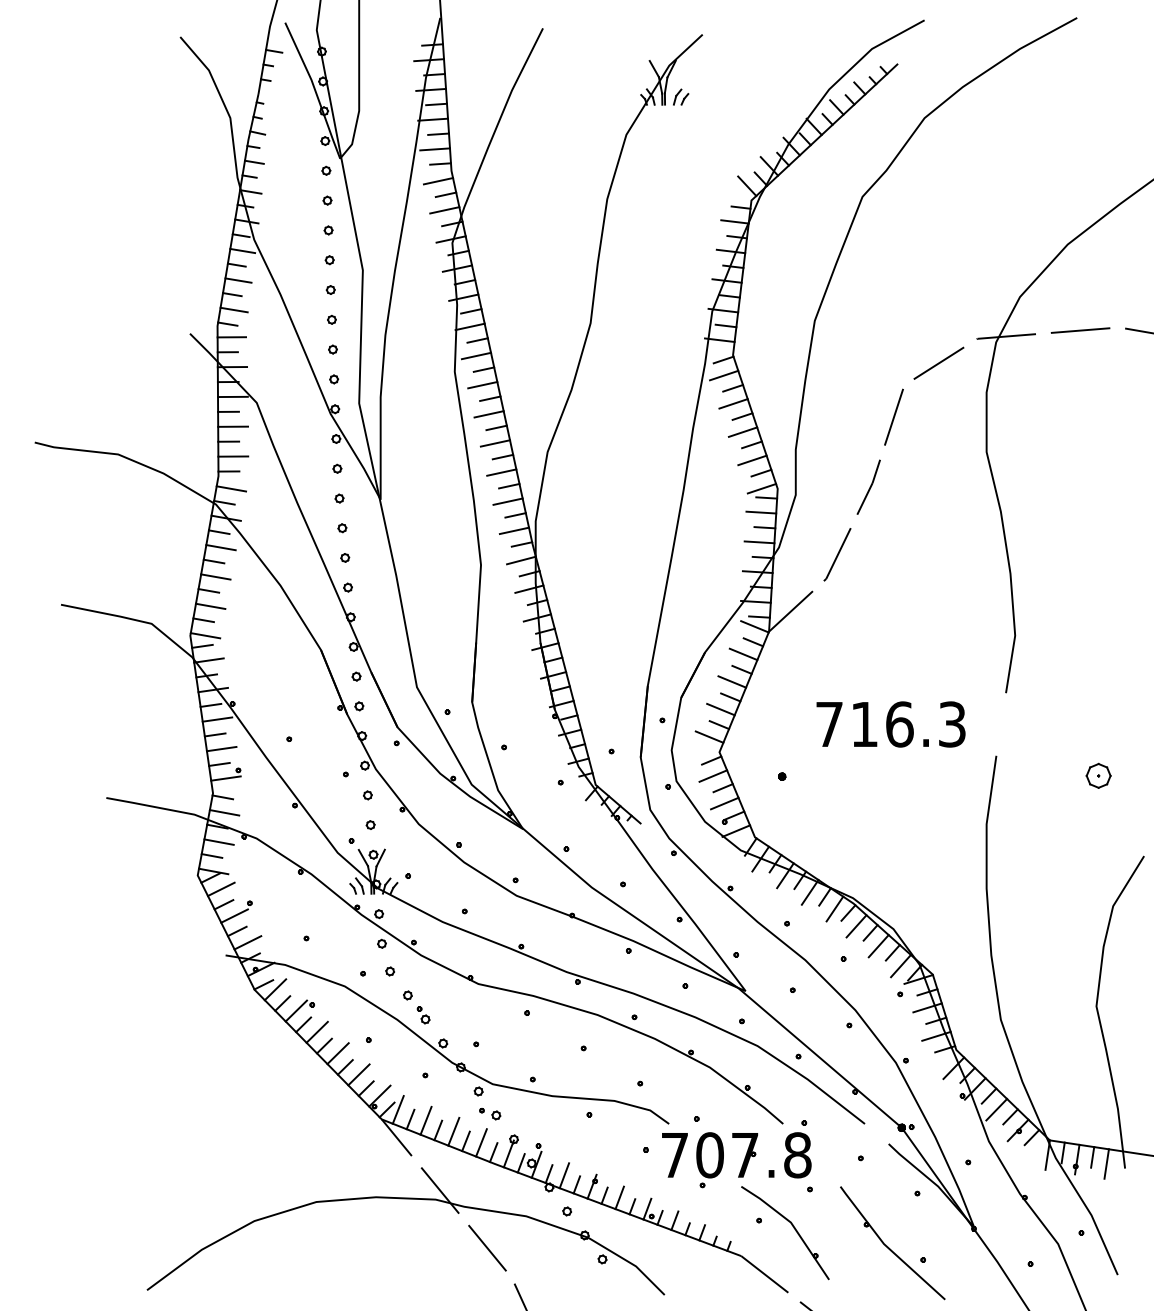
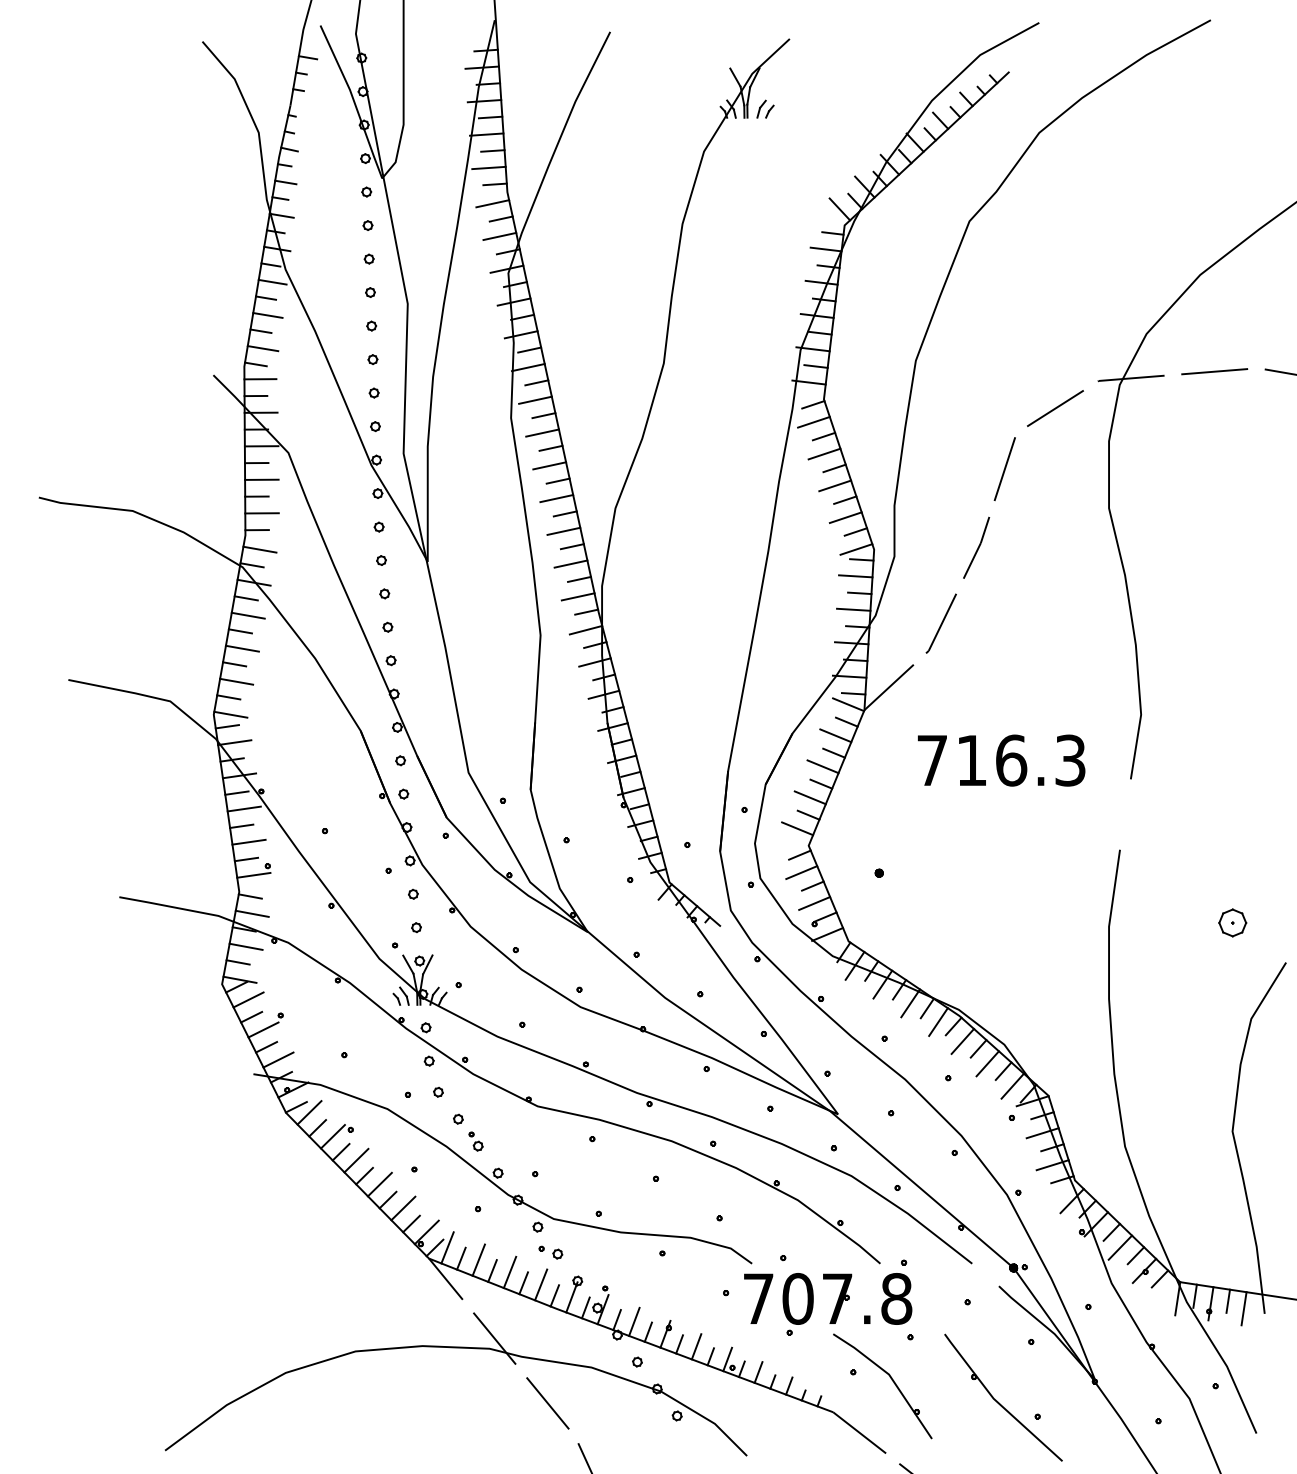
text: (890, 724) -> (1000, 760), moved
part: (1098, 775) -> (1232, 922), moved

